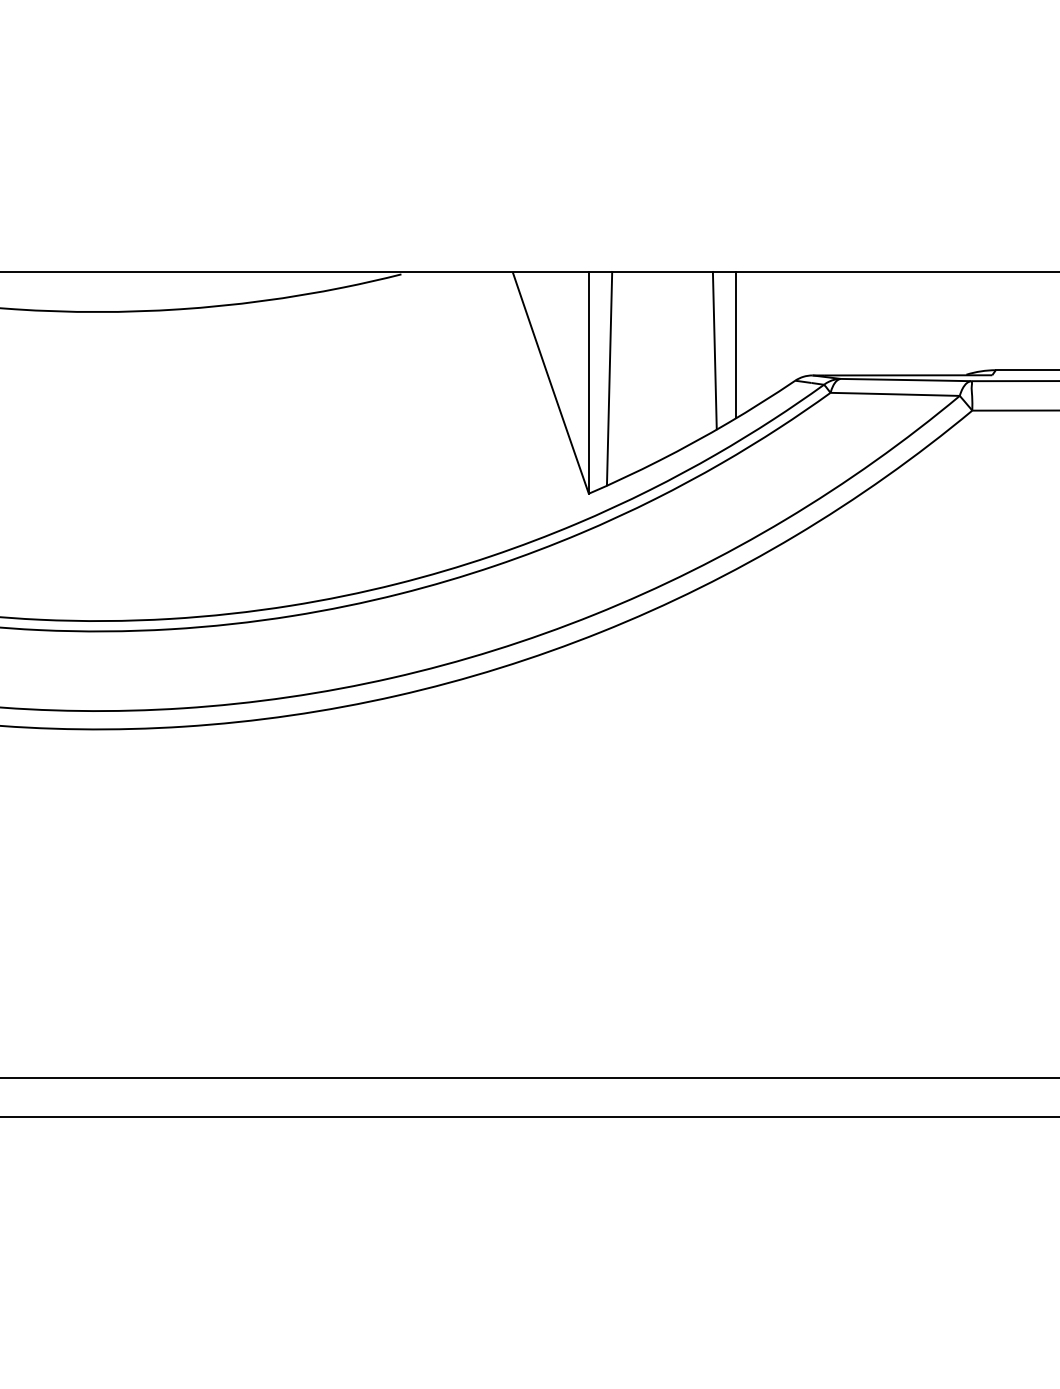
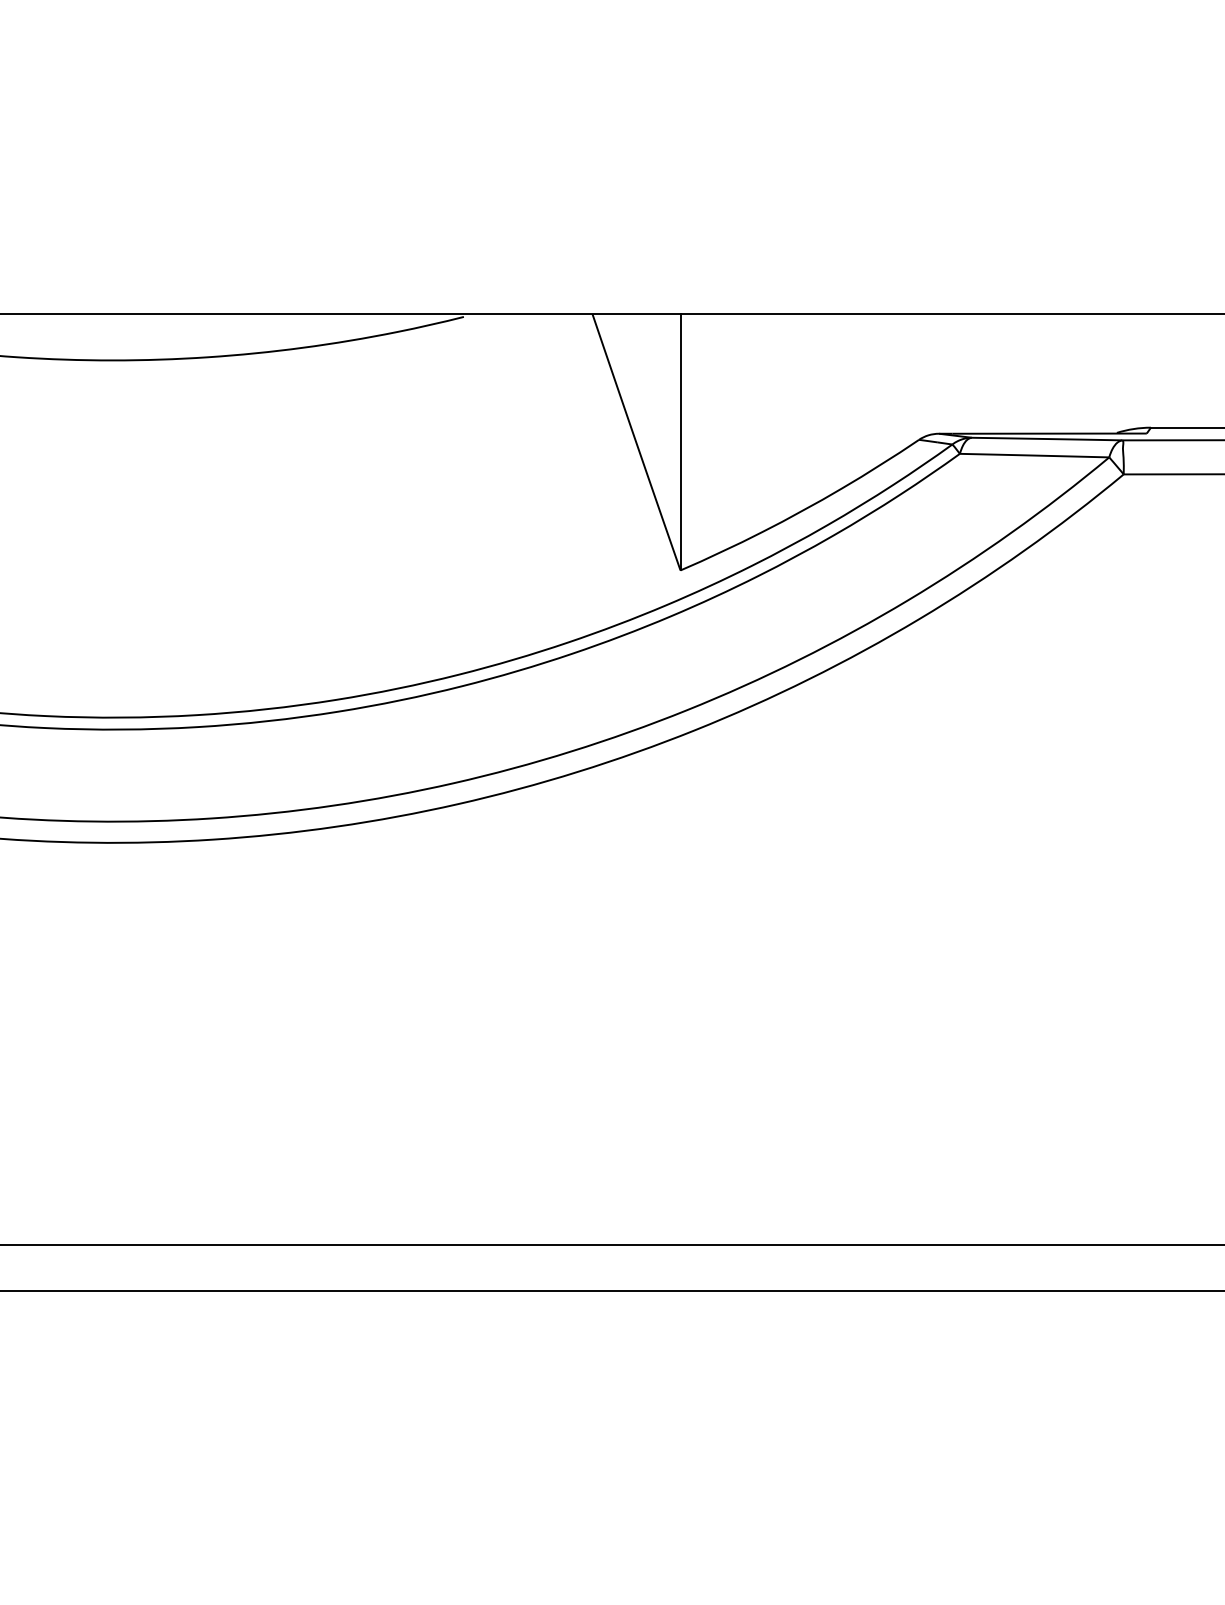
line: (736, 344) -> (851, 397), removed
line: (714, 350) -> (825, 404), removed
line: (609, 378) -> (704, 437), removed

